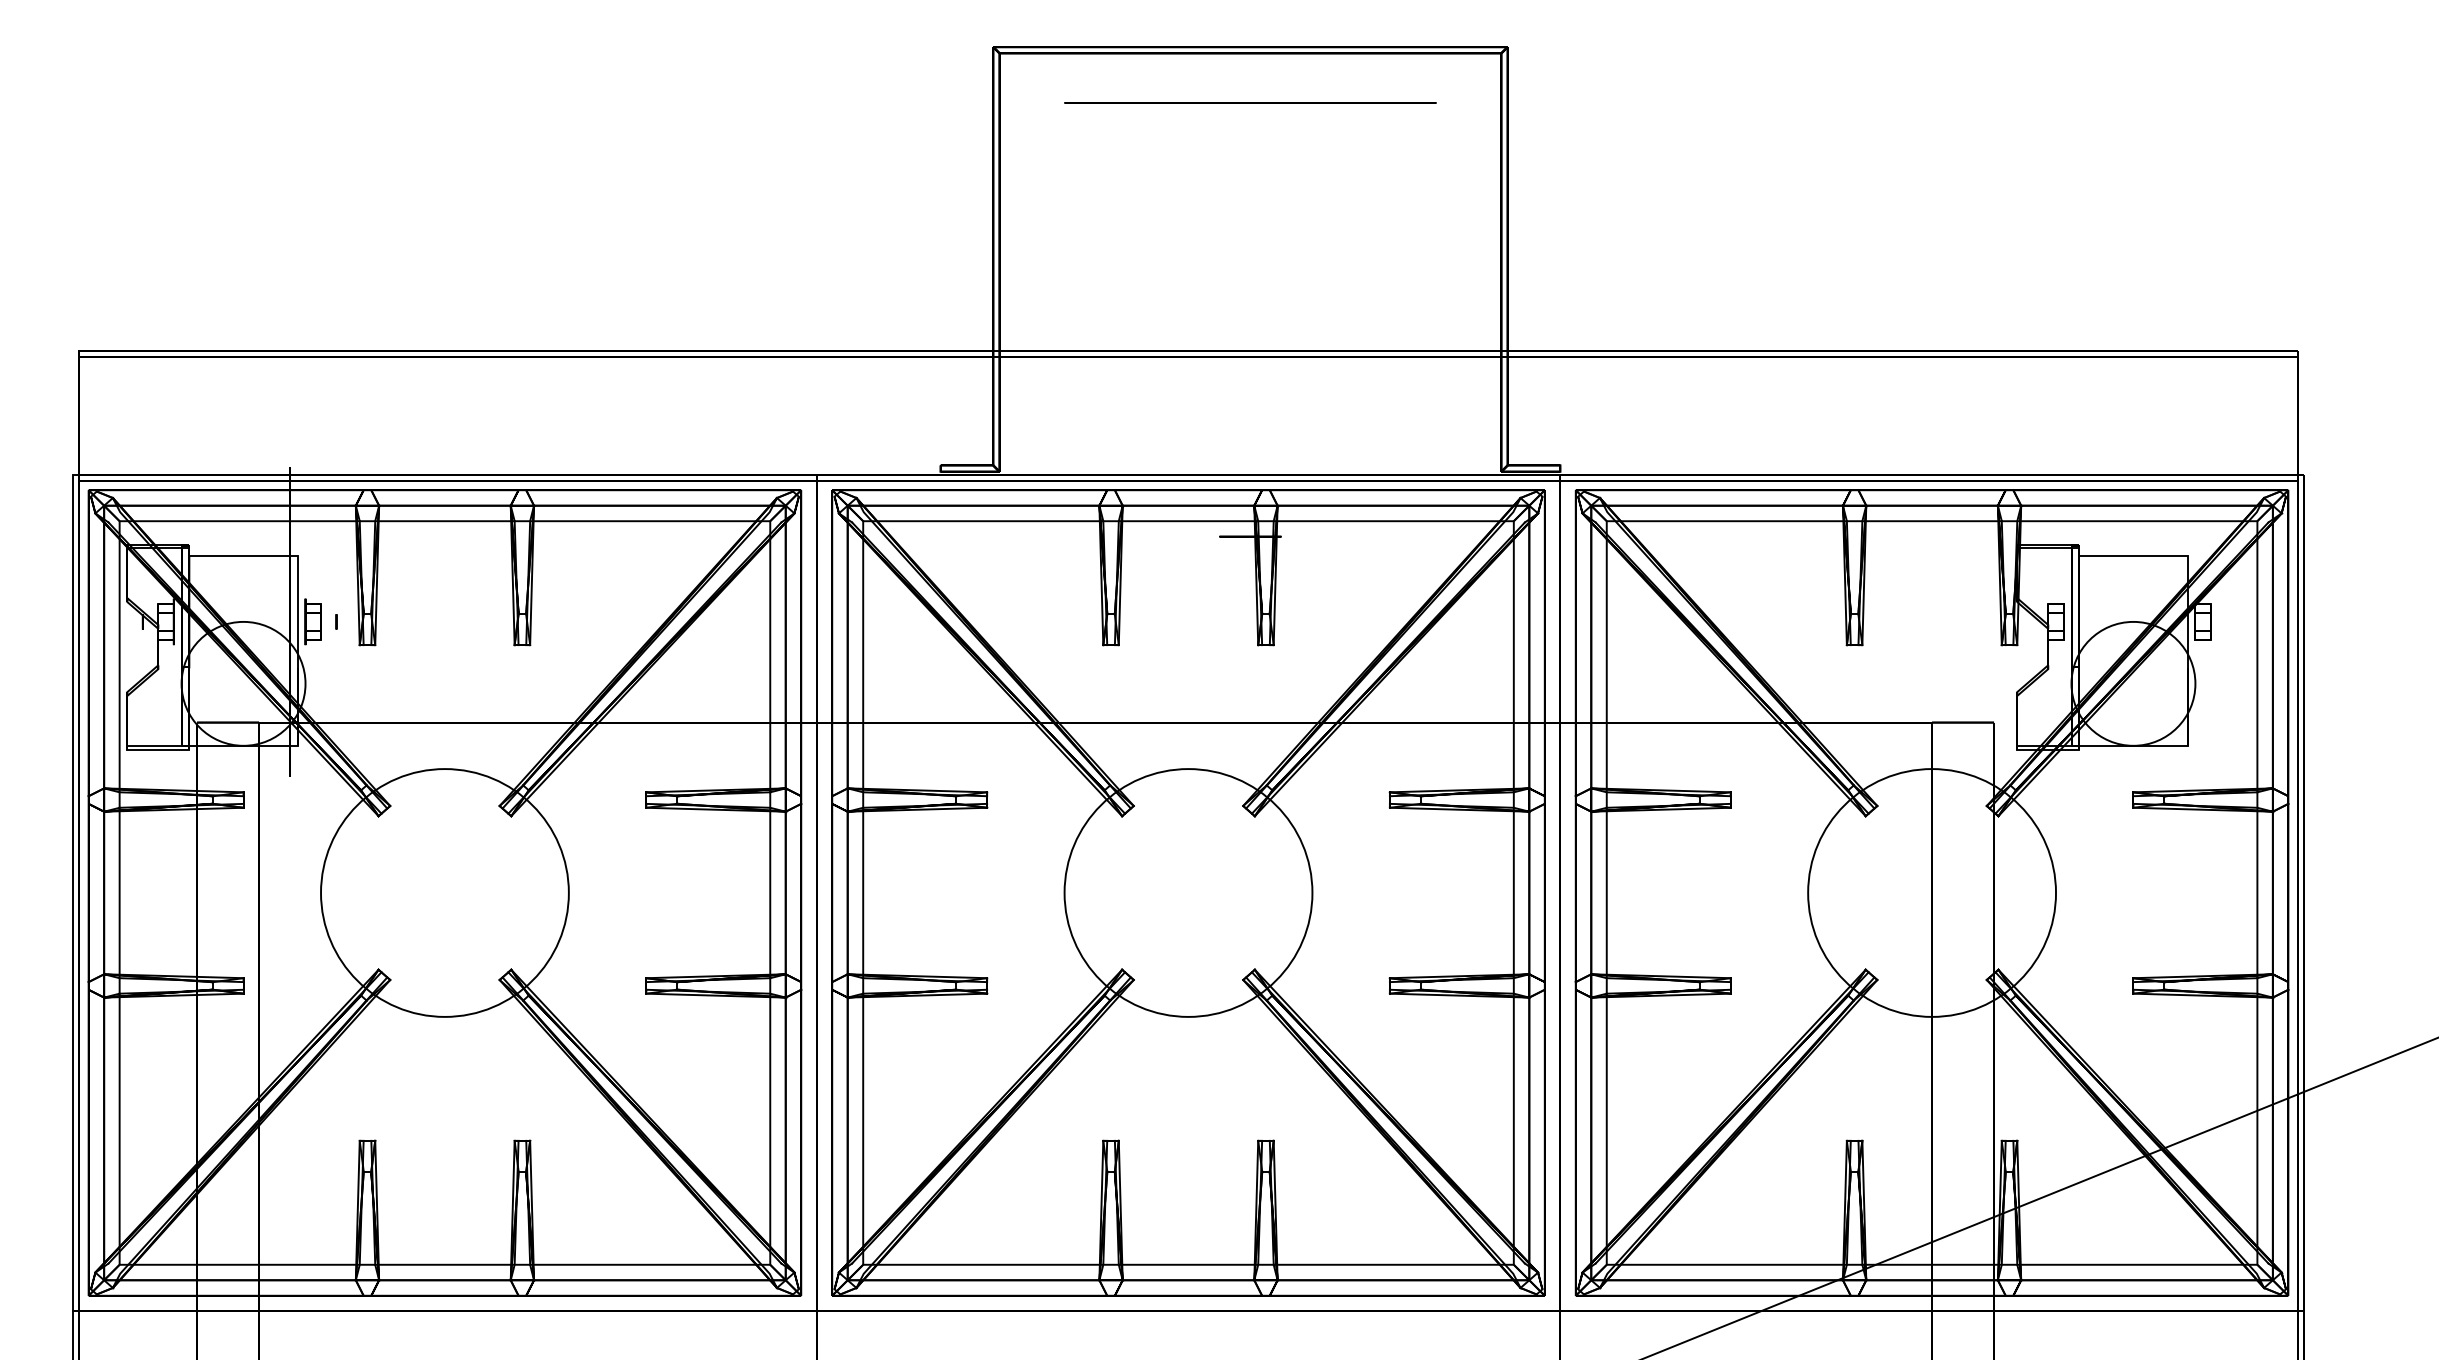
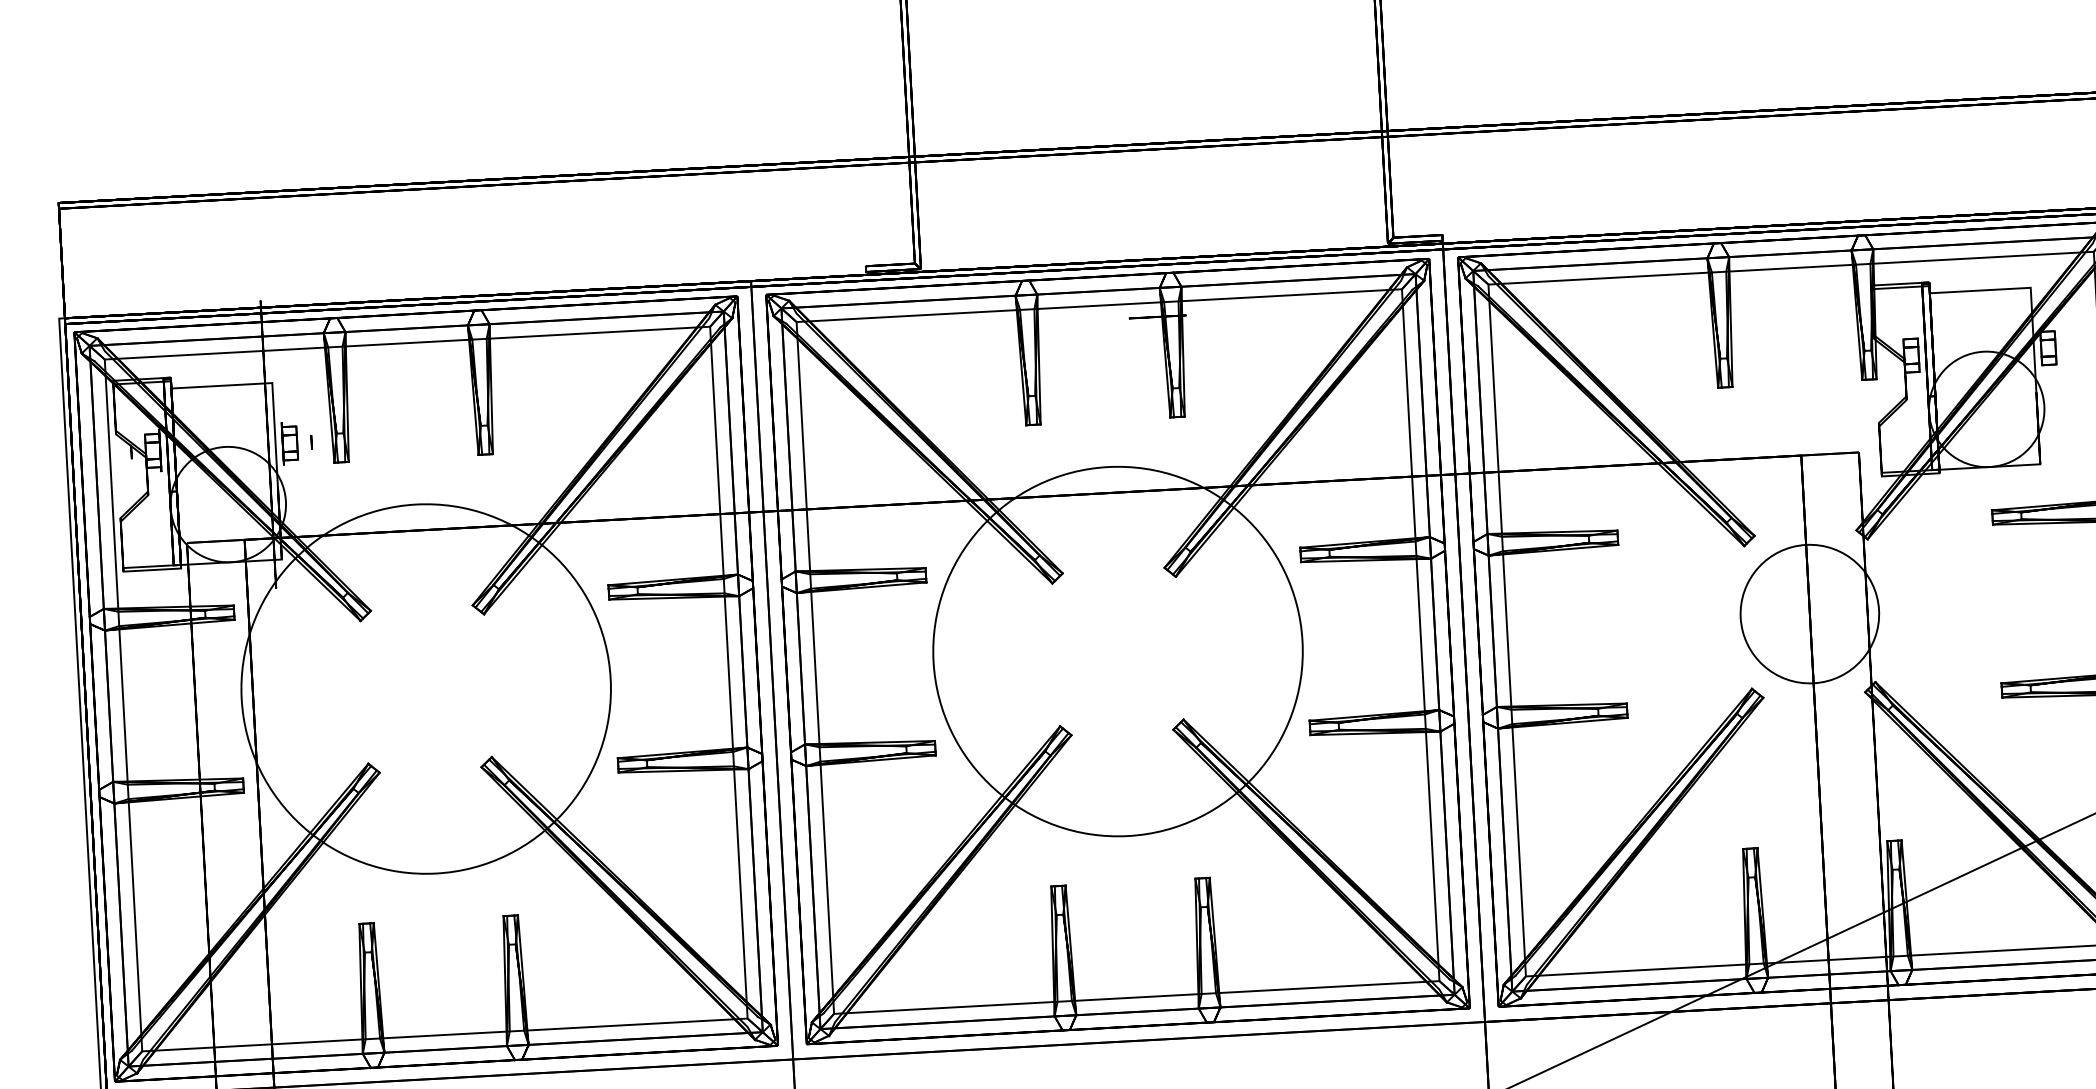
circle: (444, 892) -> (425, 688), size x1.6
circle: (1188, 892) -> (1118, 651), size x1.6
circle: (1932, 892) -> (1810, 613), size x0.6

